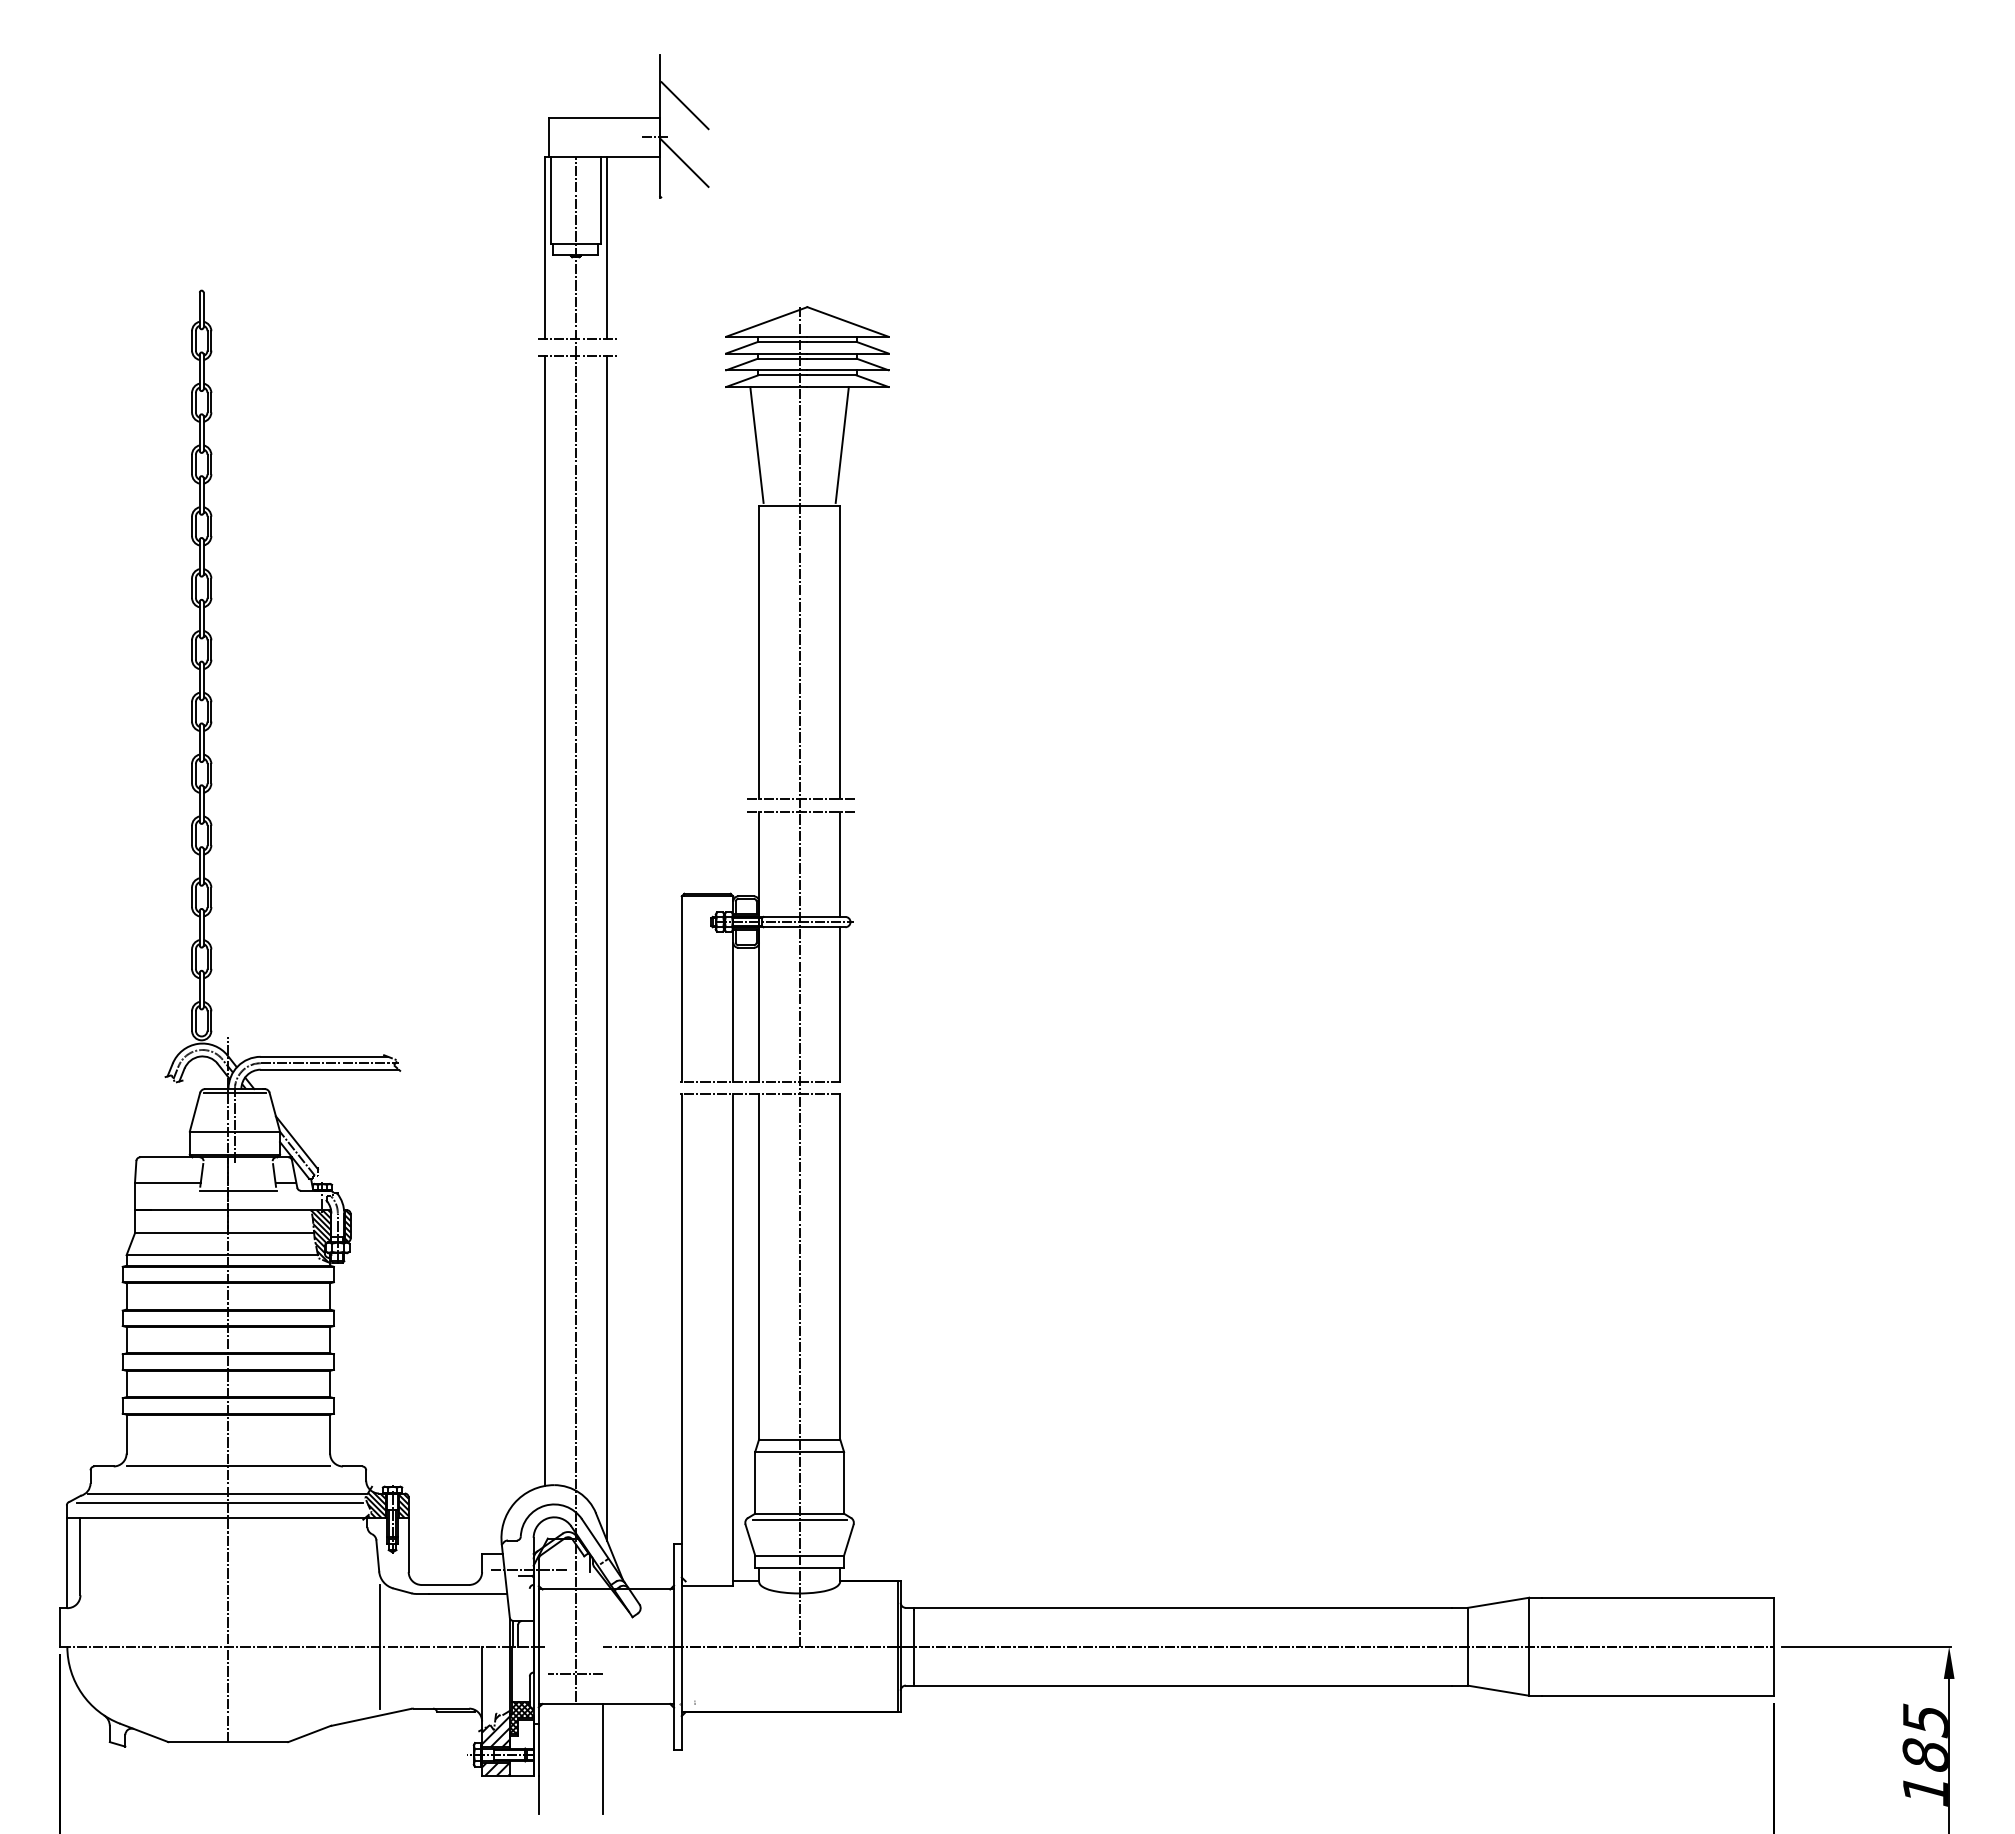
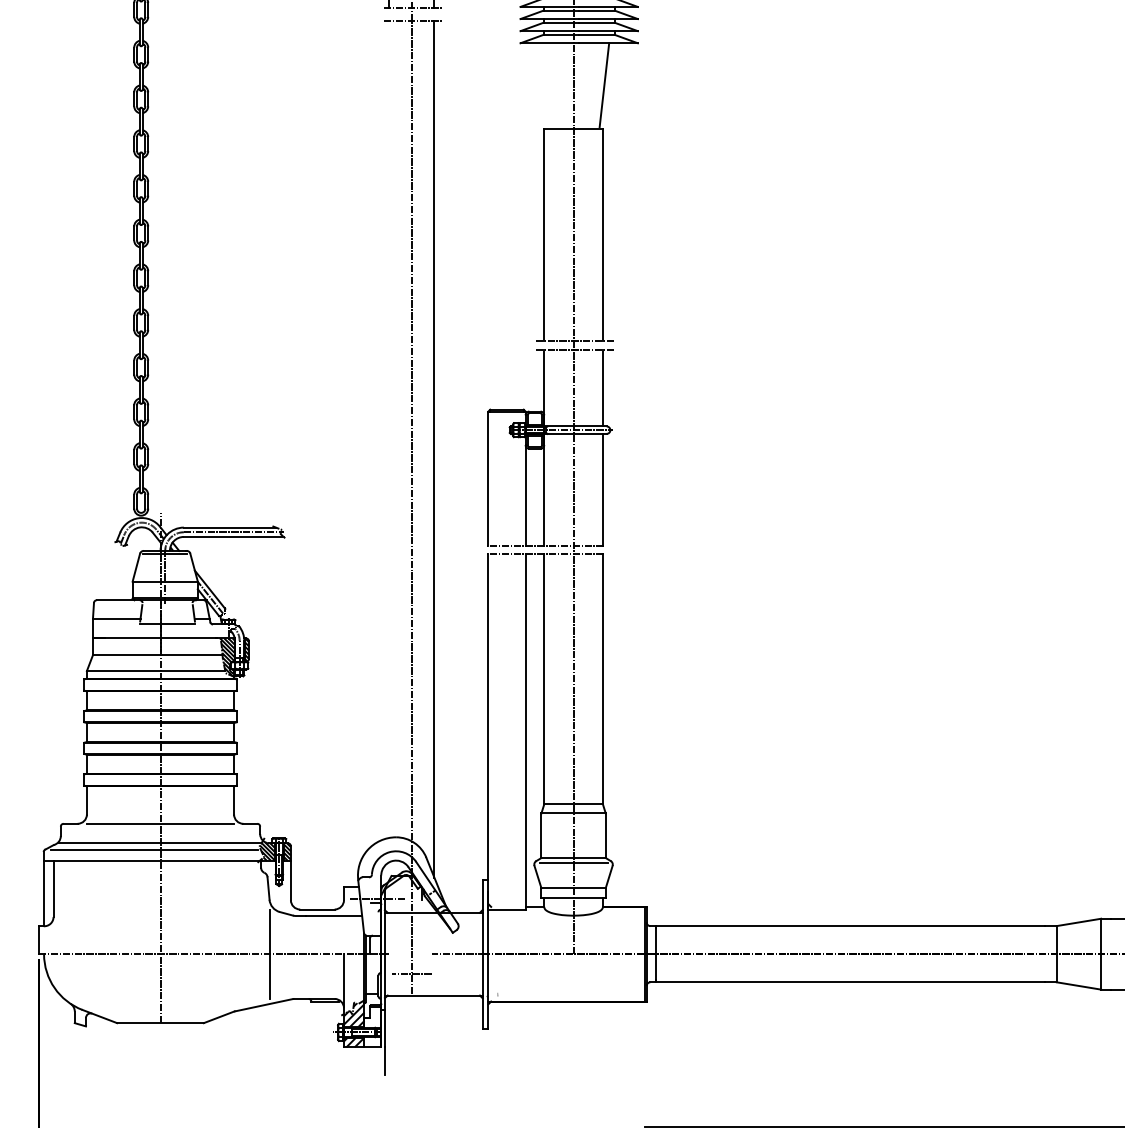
line: (756, 444) -> (542, 84), removed
line: (544, 921) -> (389, 429), removed
hatch: (521, 1717) -> (372, 1005), removed
line: (603, 1758) -> (431, 1034), removed

